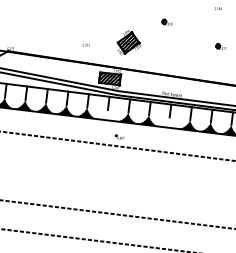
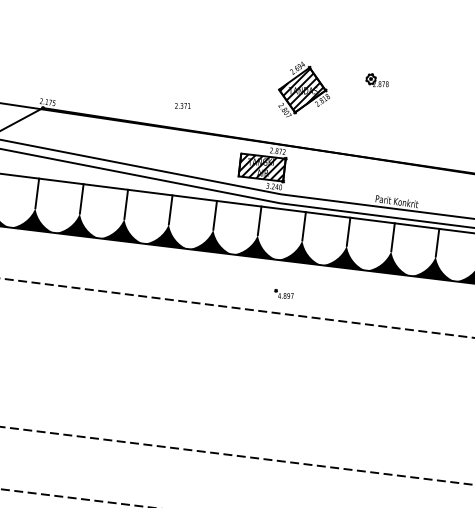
part: (166, 21) -> (375, 78), moved
text: (85, 45) -> (181, 106), moved
fill: (106, 115) -> (254, 246), added
fill: (168, 123) -> (388, 264), added

